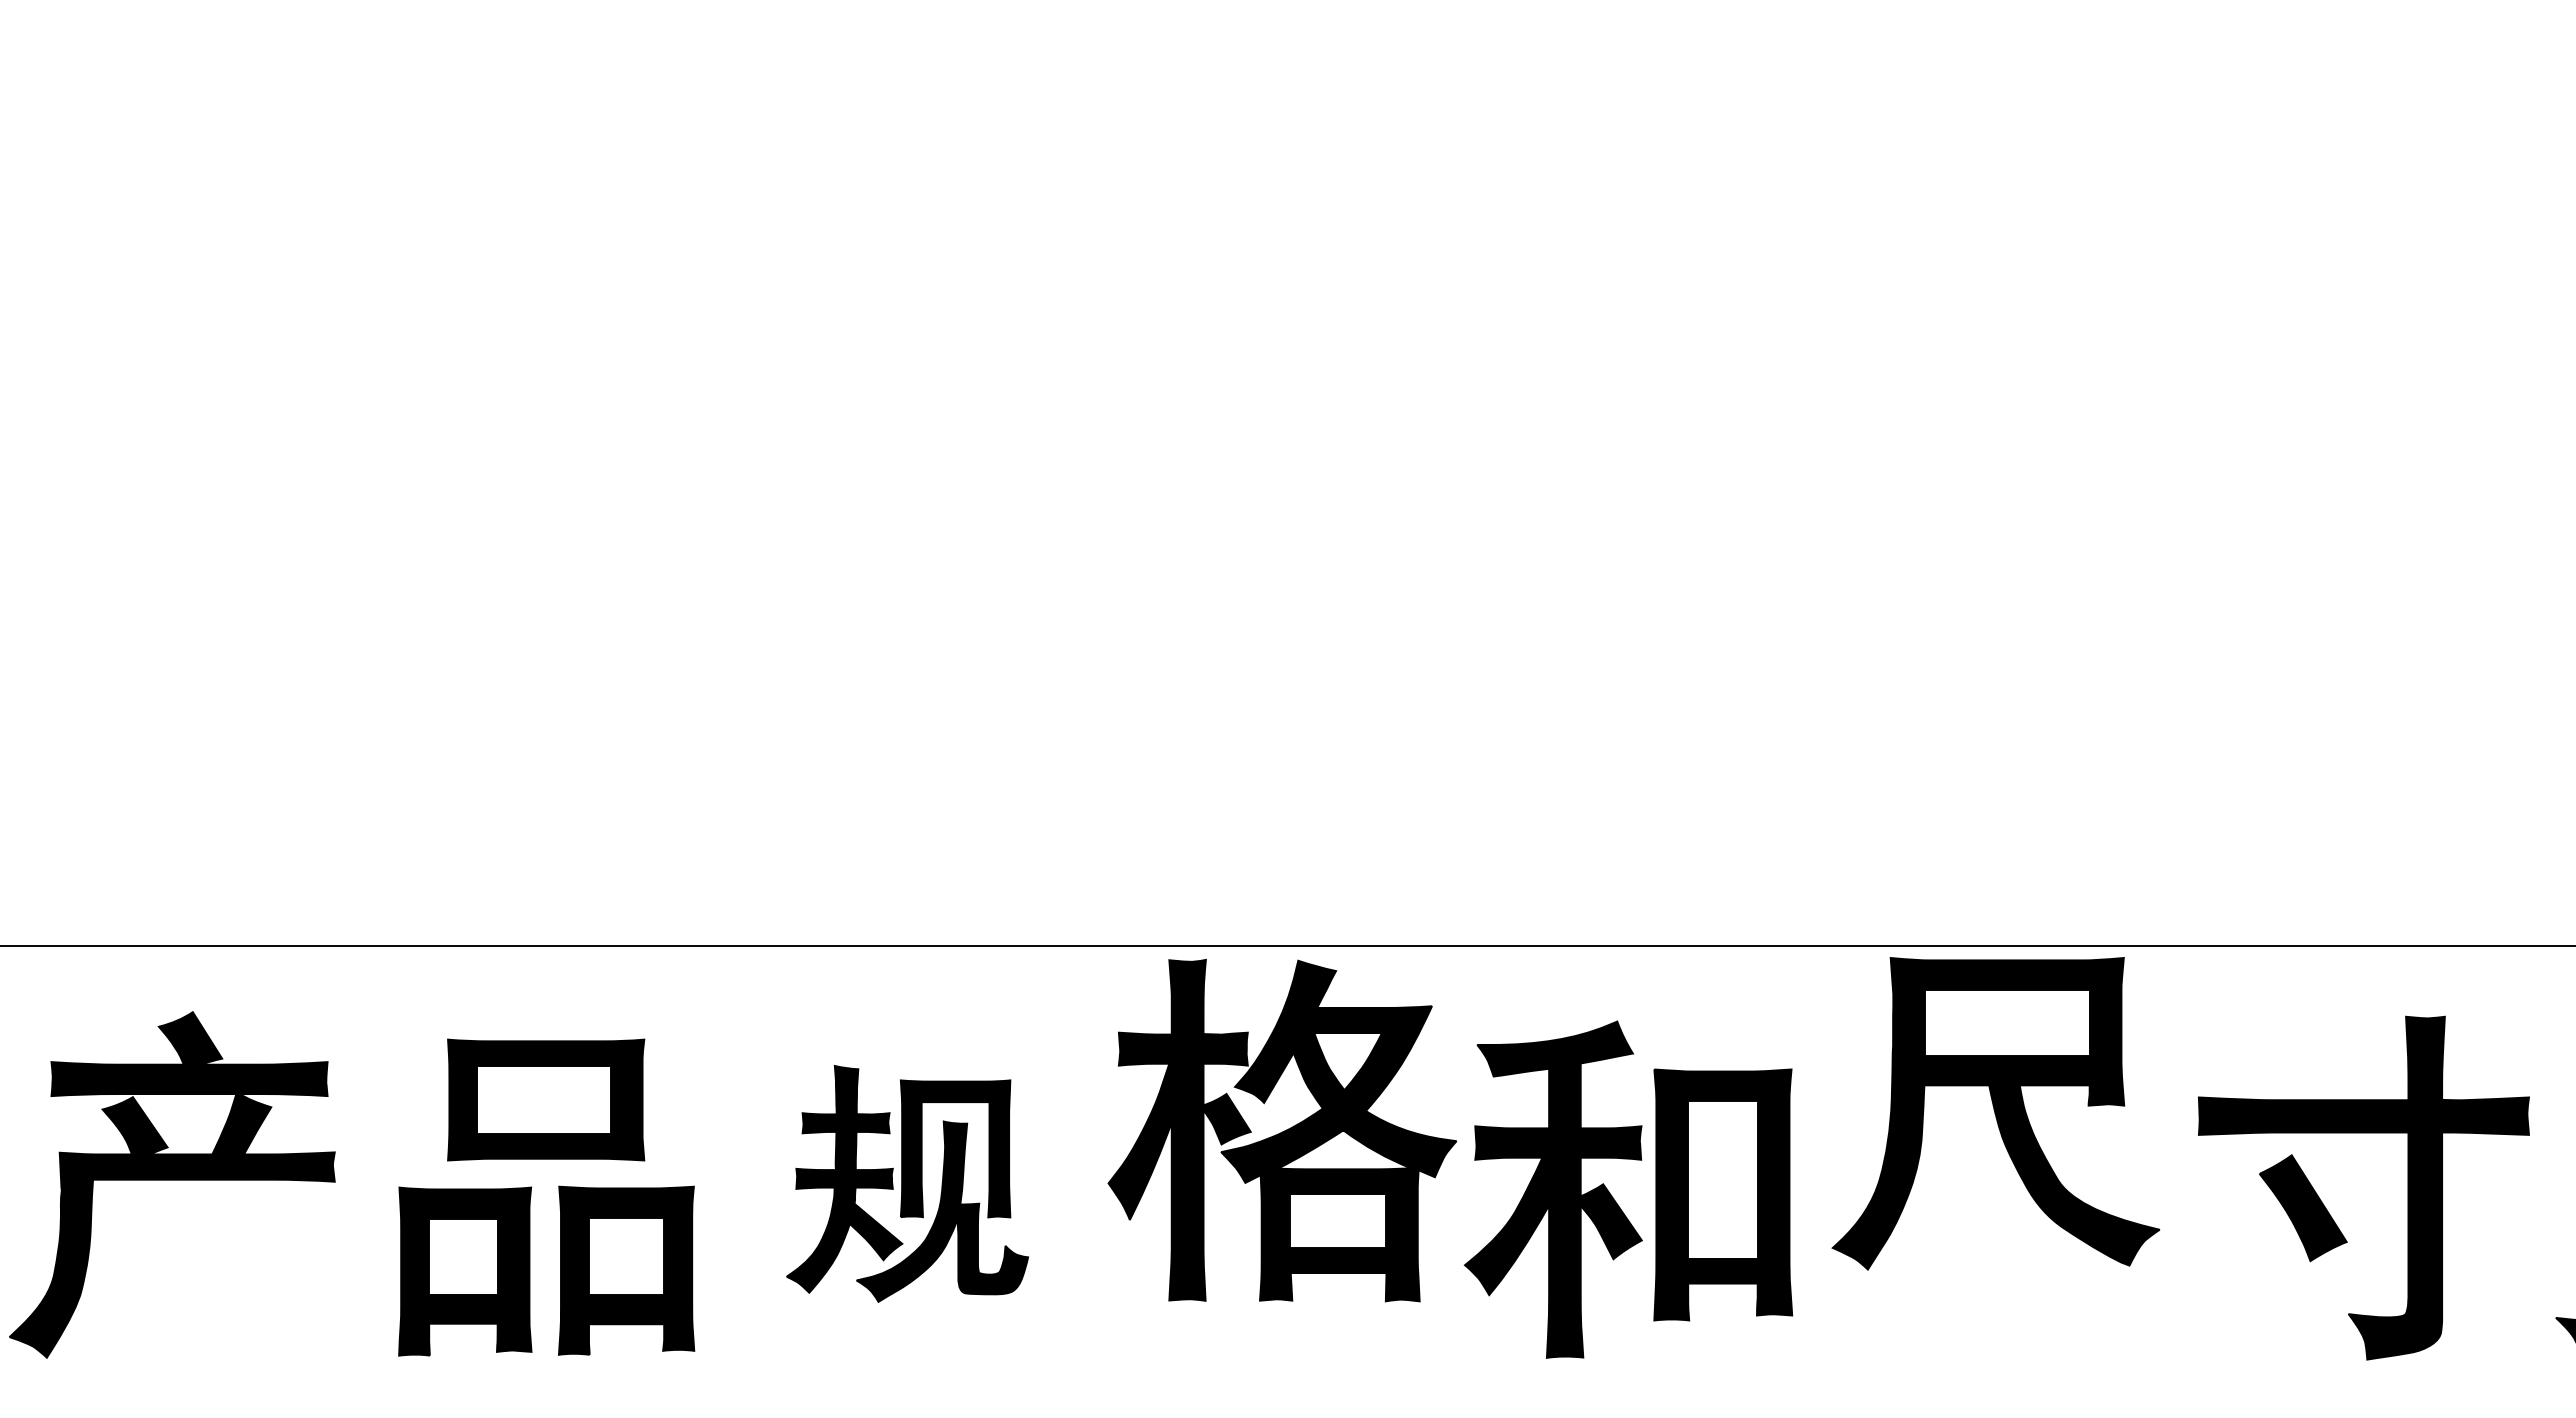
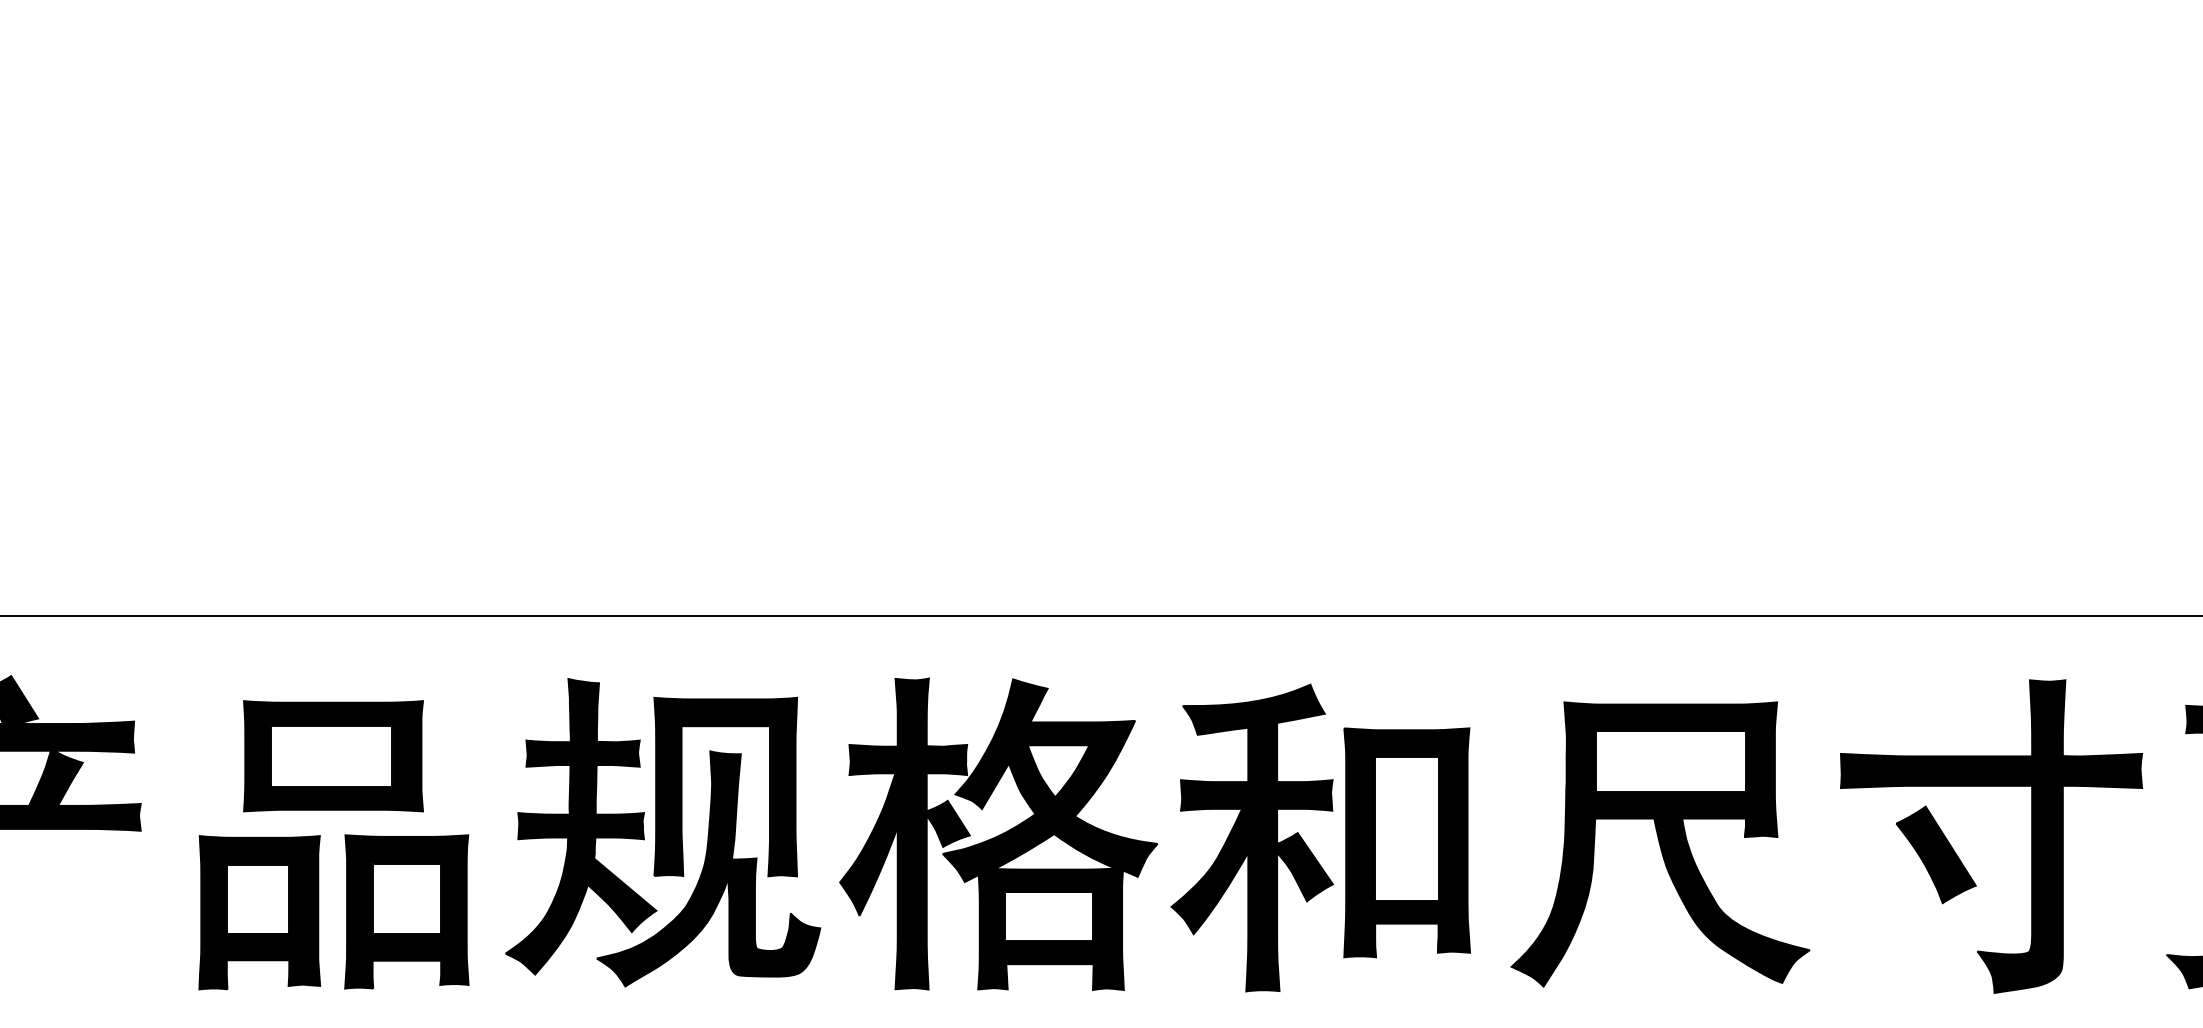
part: (1995, 1113) -> (1660, 844), moved
part: (1282, 1130) -> (998, 834), moved
part: (907, 1183) -> (663, 832), size x1.43

